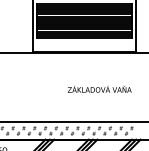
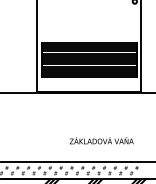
text: (99, 88) -> (101, 140), moved

